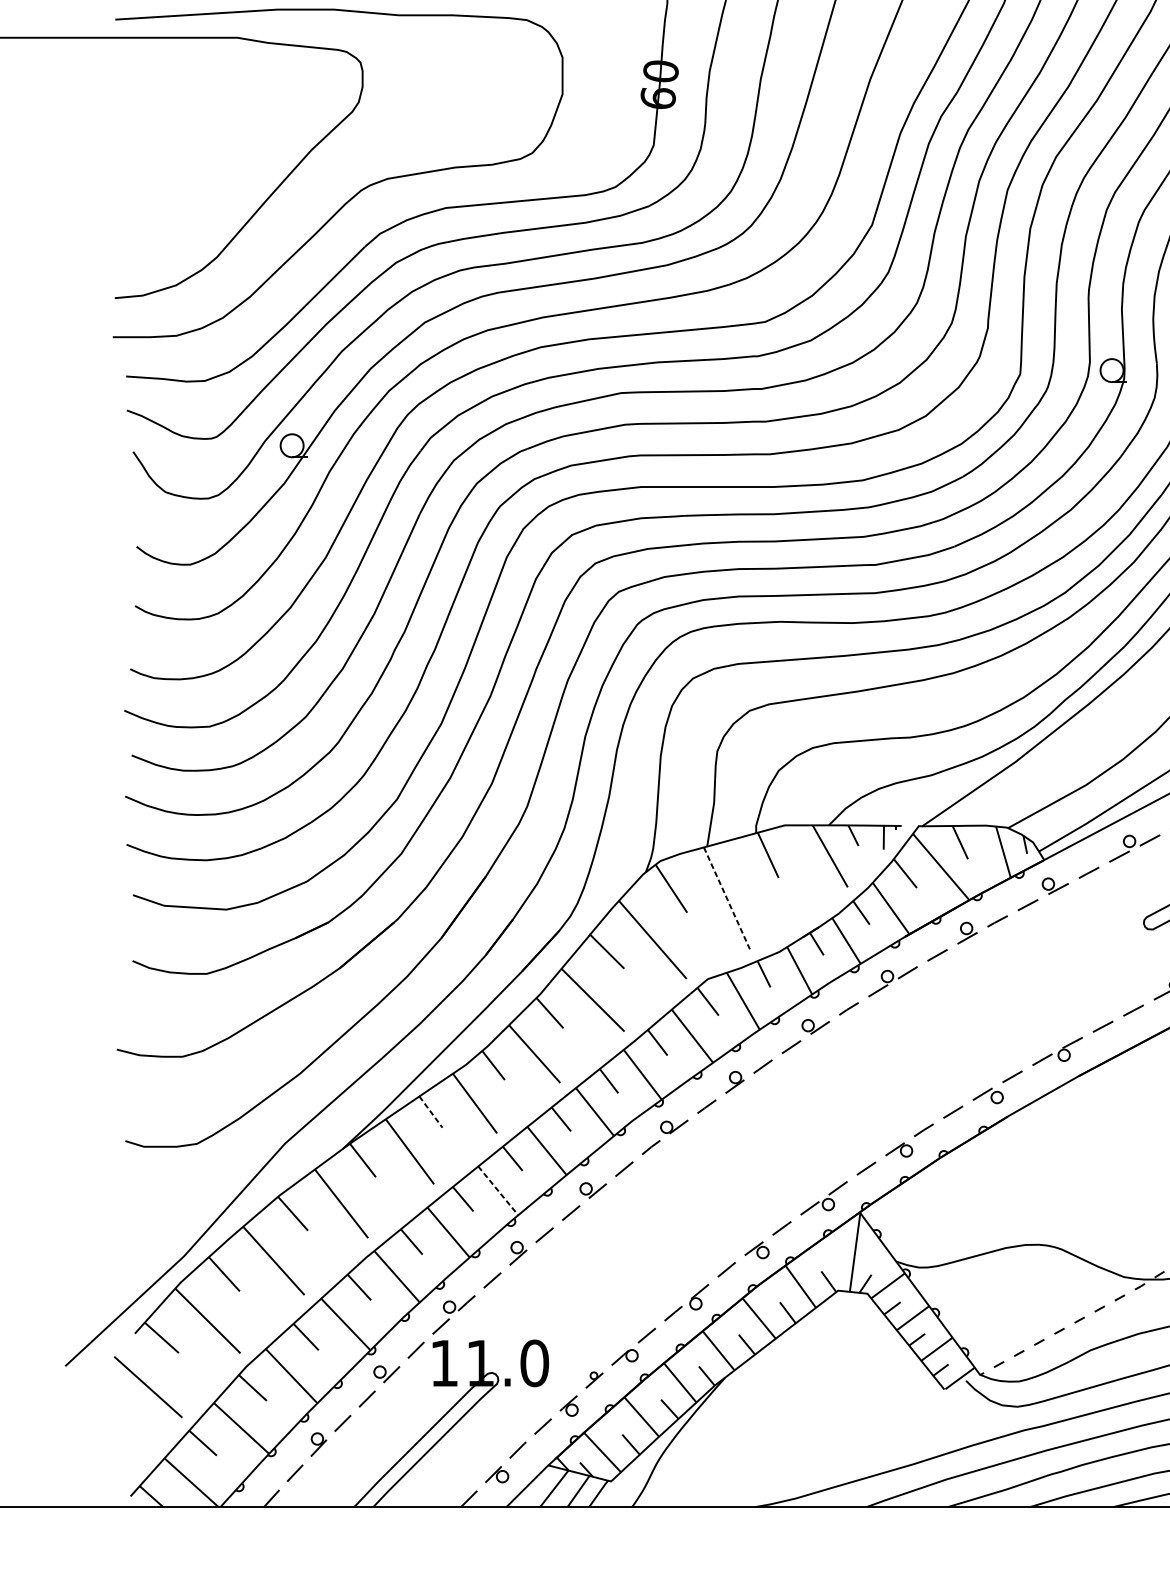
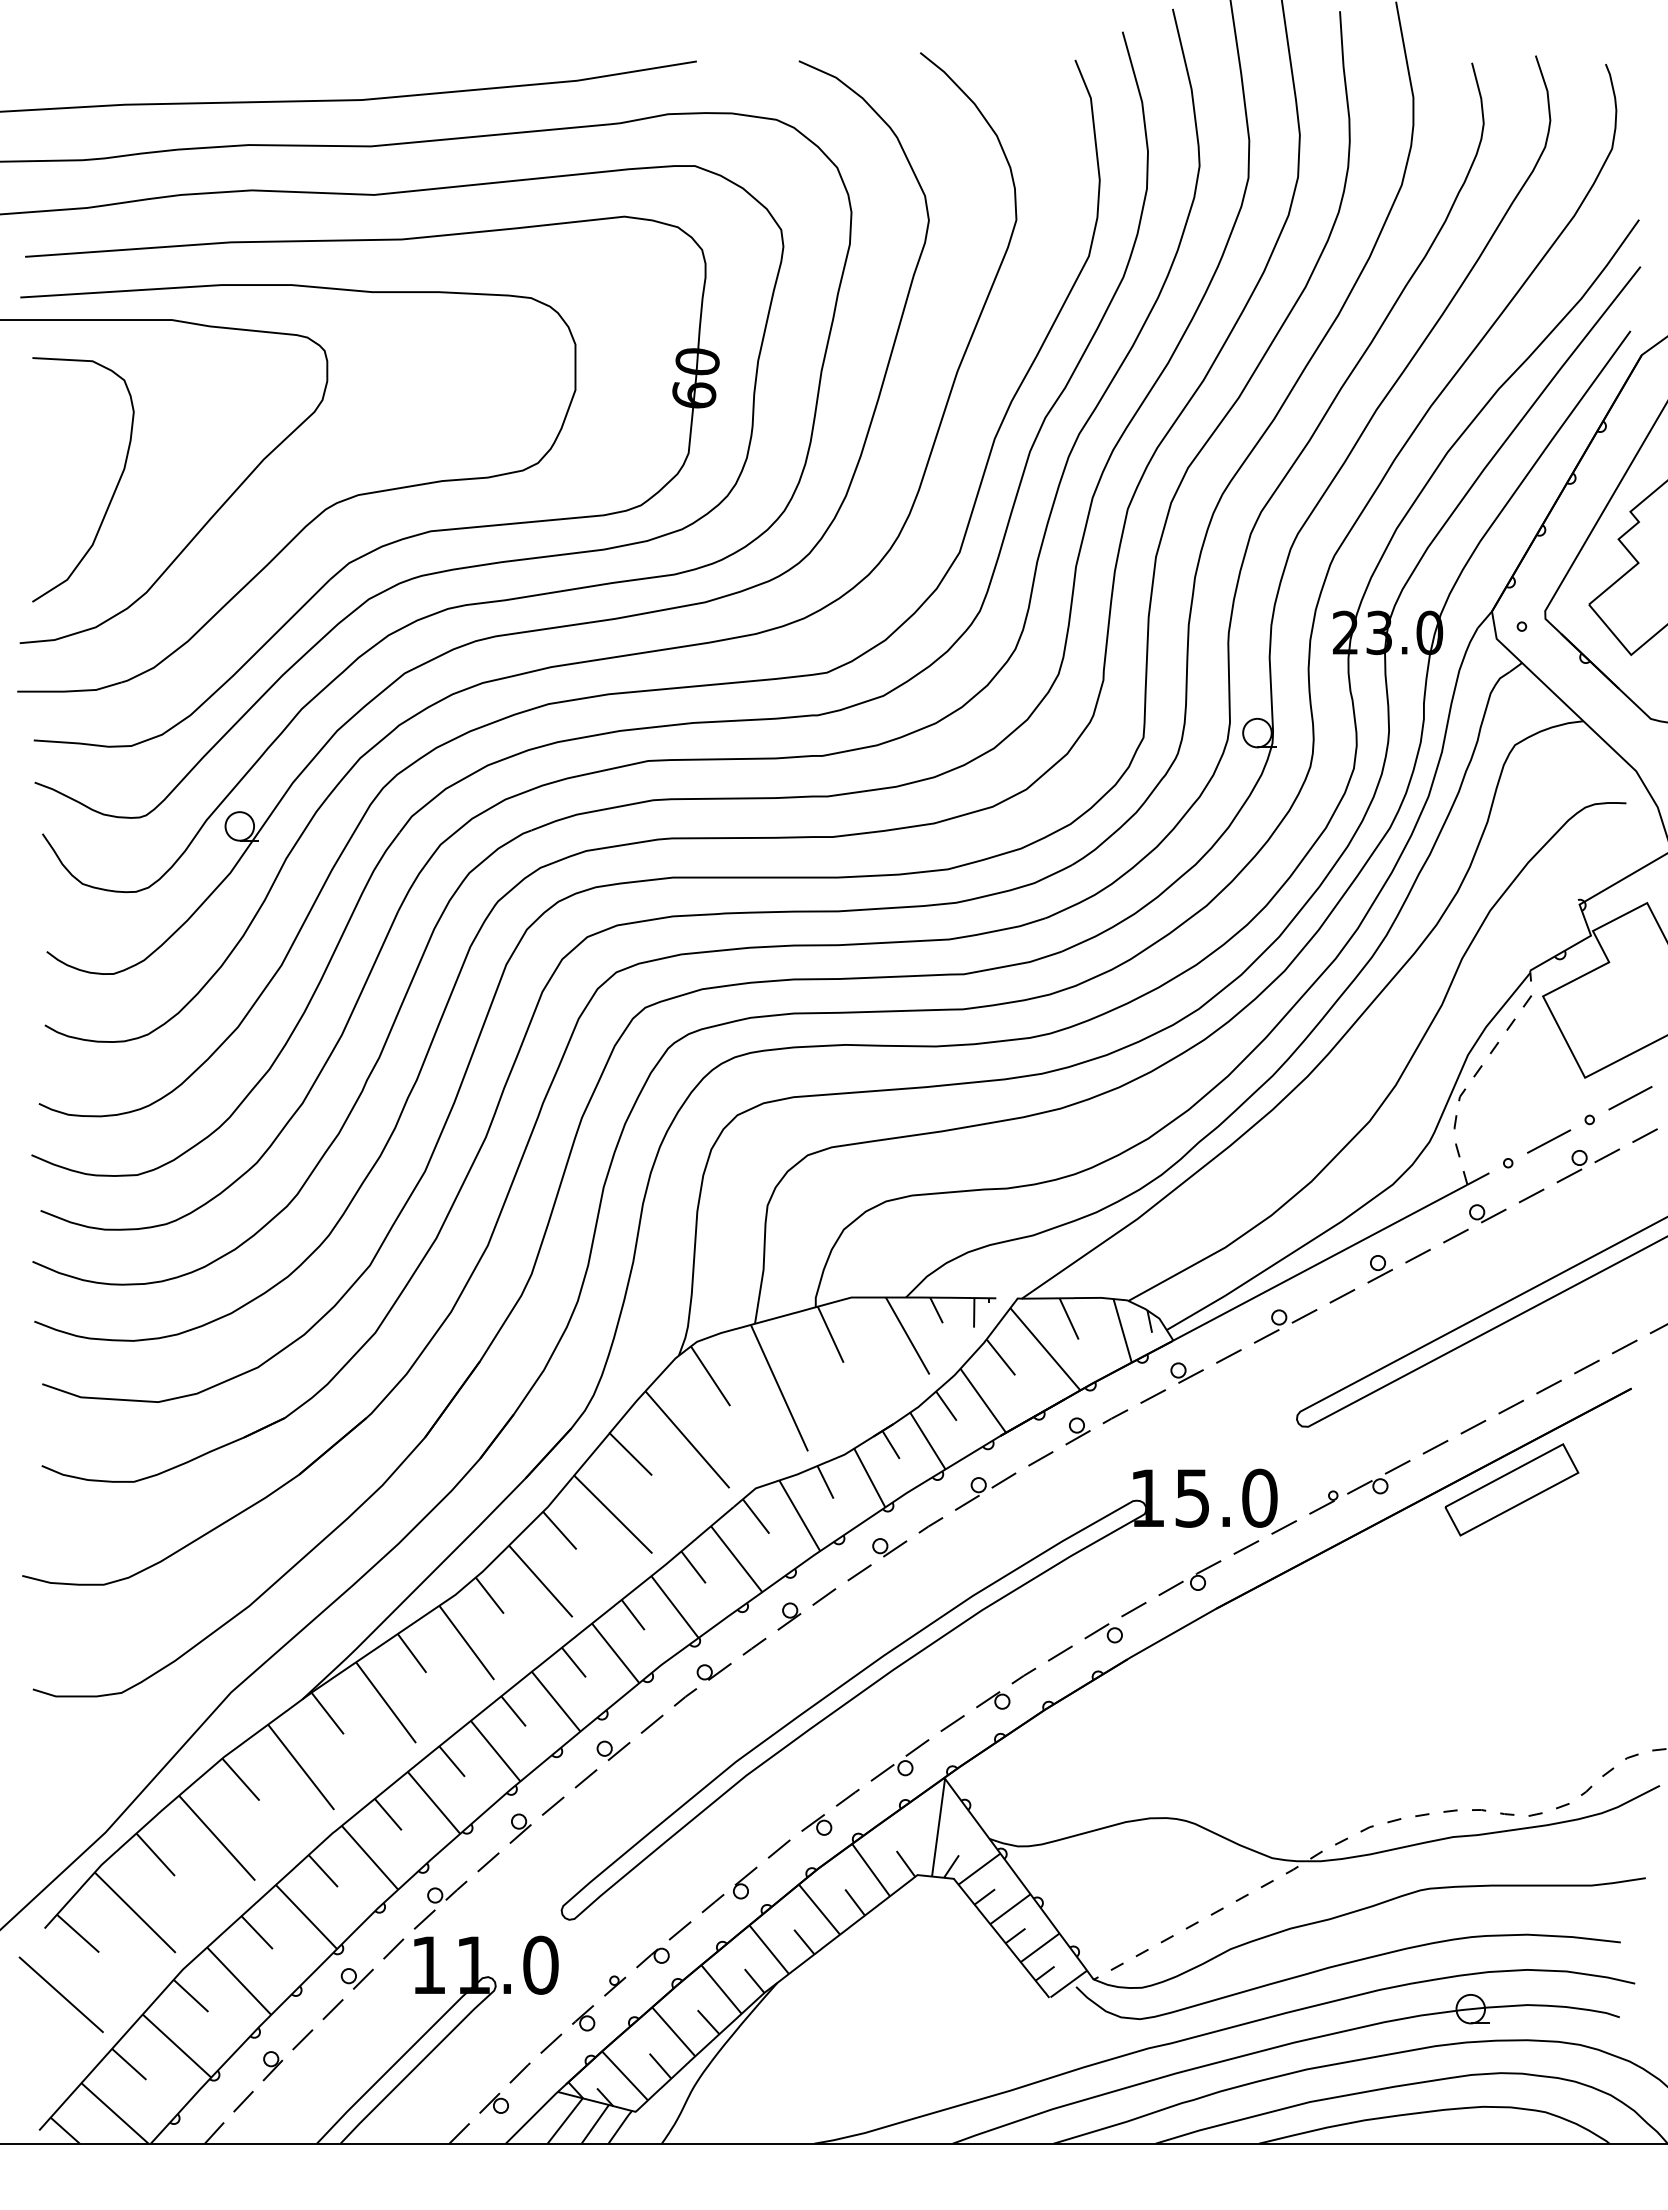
curve: (191, 174) -> (114, 489), added
line: (726, 898) -> (779, 1388), dashed -> solid
line: (431, 1112) -> (412, 1653), dashed -> solid
part: (824, 1122) -> (900, 1666), added
line: (498, 1191) -> (495, 1751), dashed -> solid

